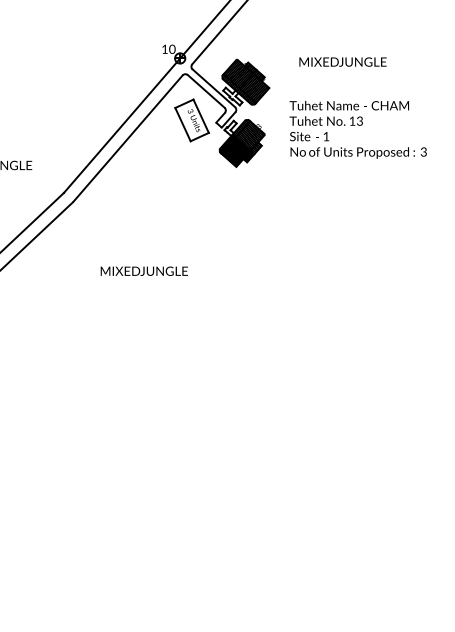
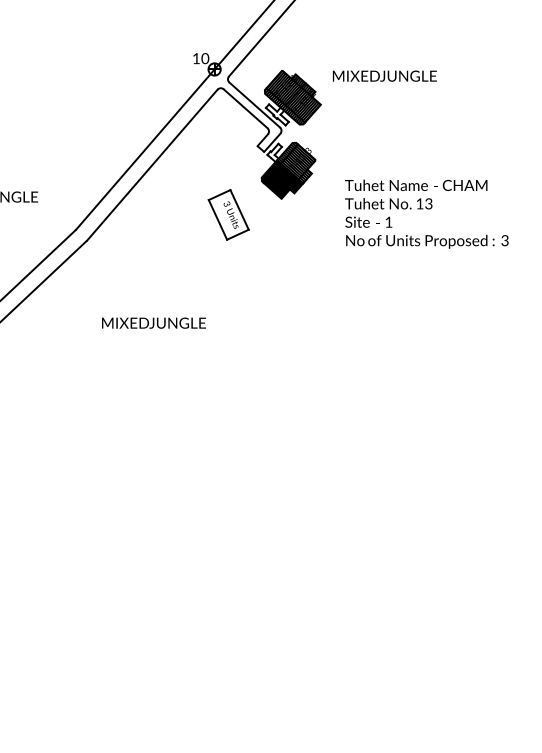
text: (342, 61) -> (384, 75), moved
part: (191, 120) -> (228, 214), moved
text: (357, 129) -> (425, 213), moved
text: (143, 270) -> (152, 322), moved

